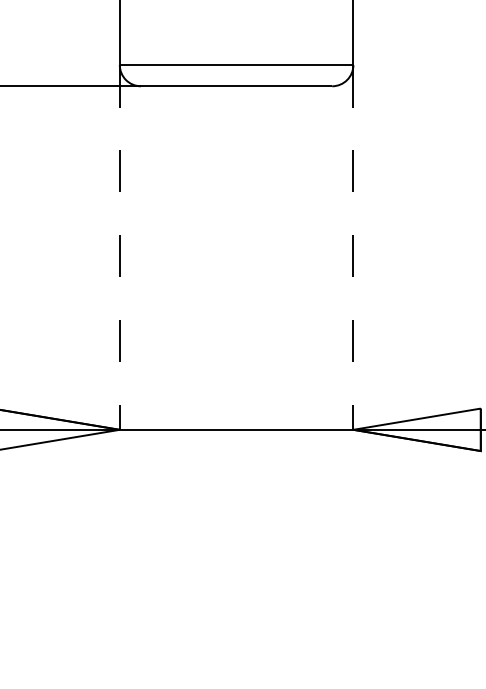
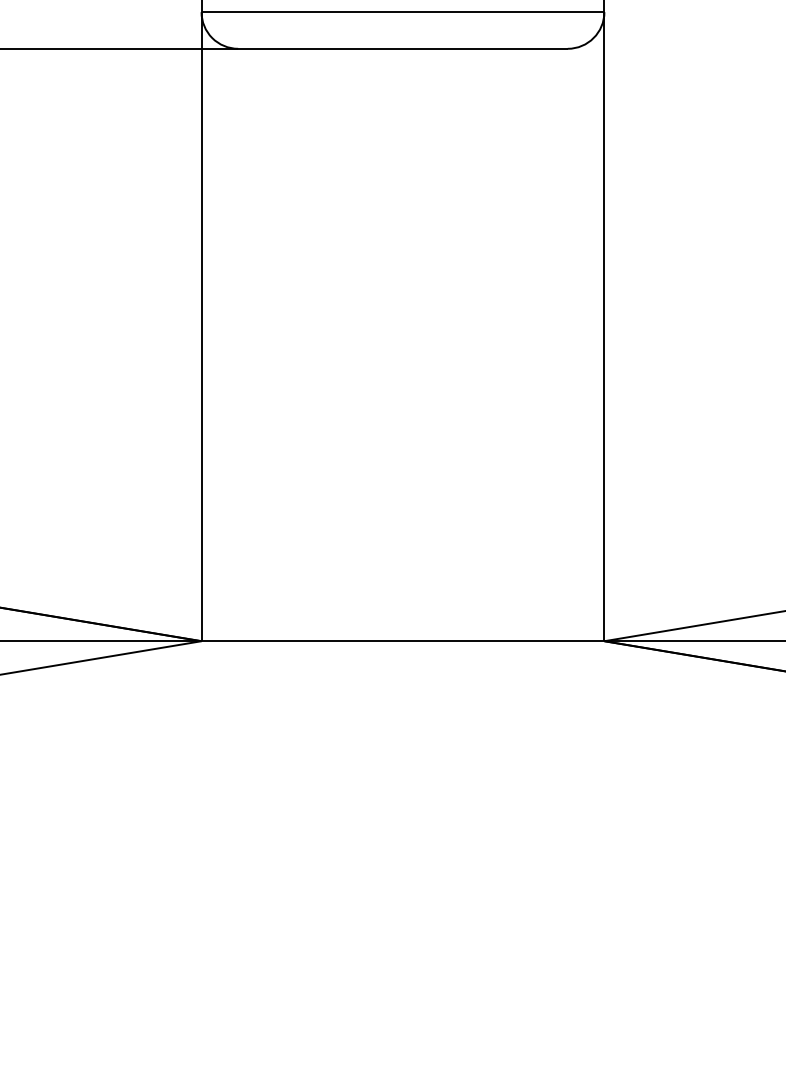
line: (119, 247) -> (201, 326), dashed -> solid
line: (353, 247) -> (604, 326), dashed -> solid

